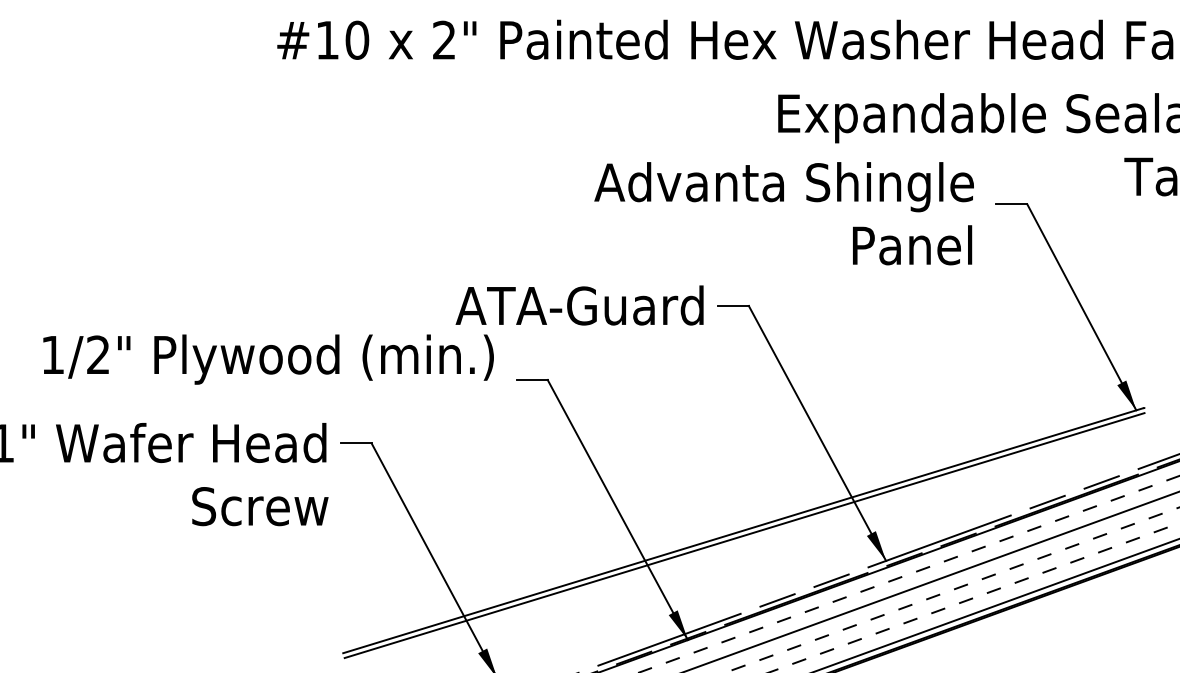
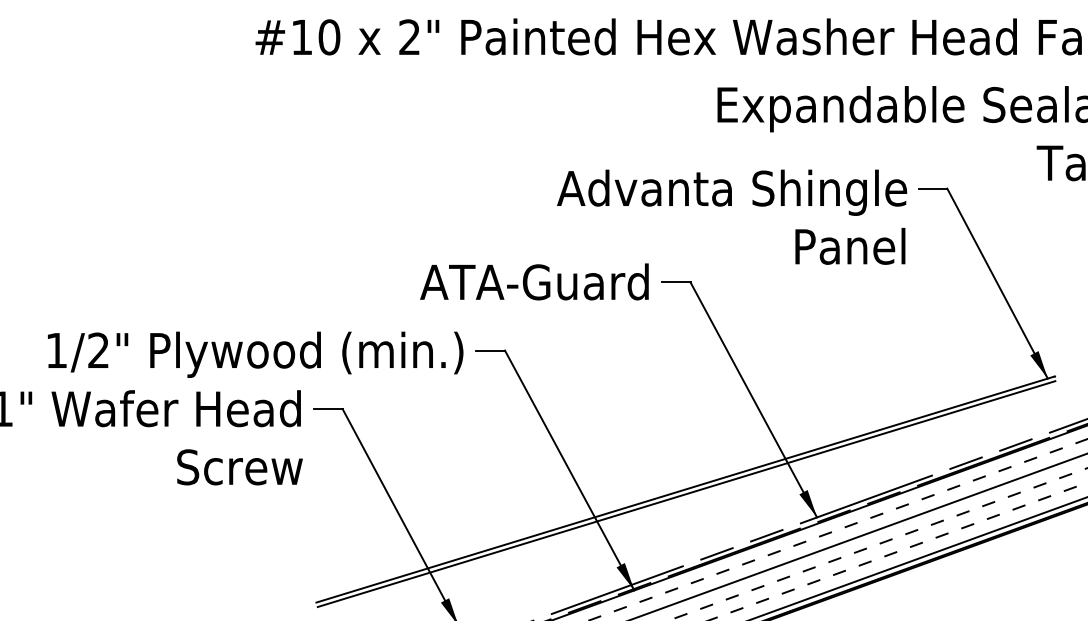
text: (784, 212) -> (732, 216), moved
text: (268, 359) -> (255, 354), moved

